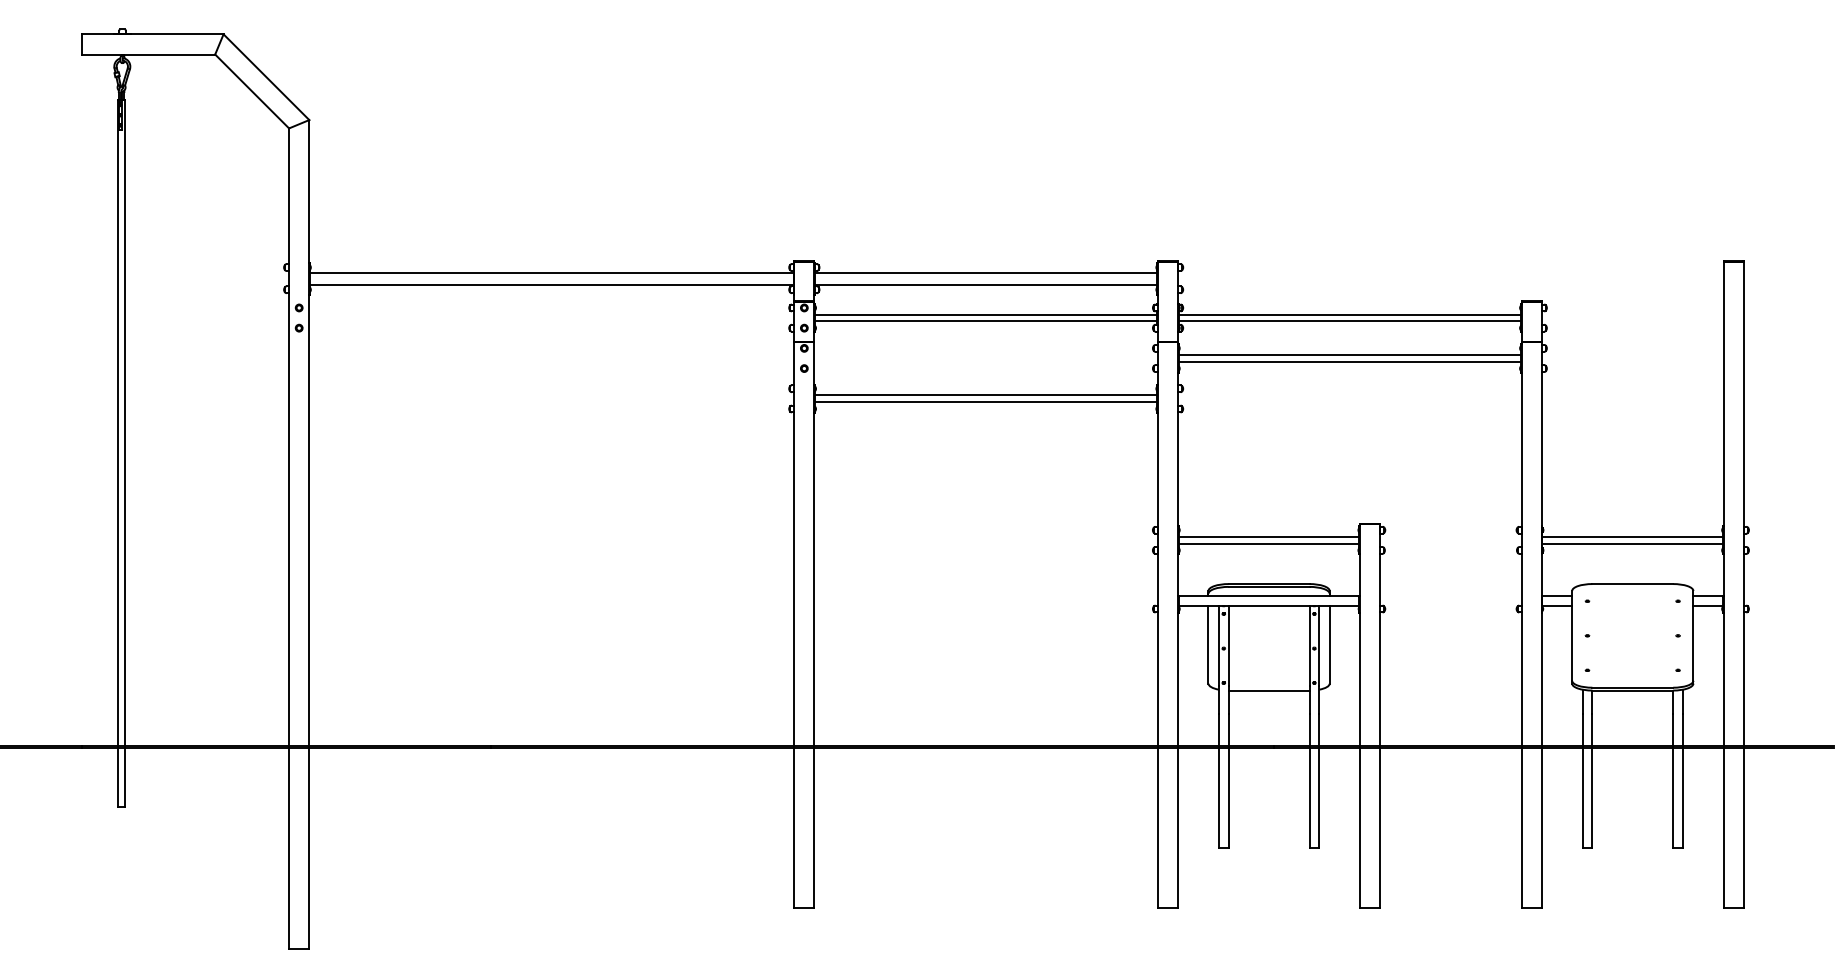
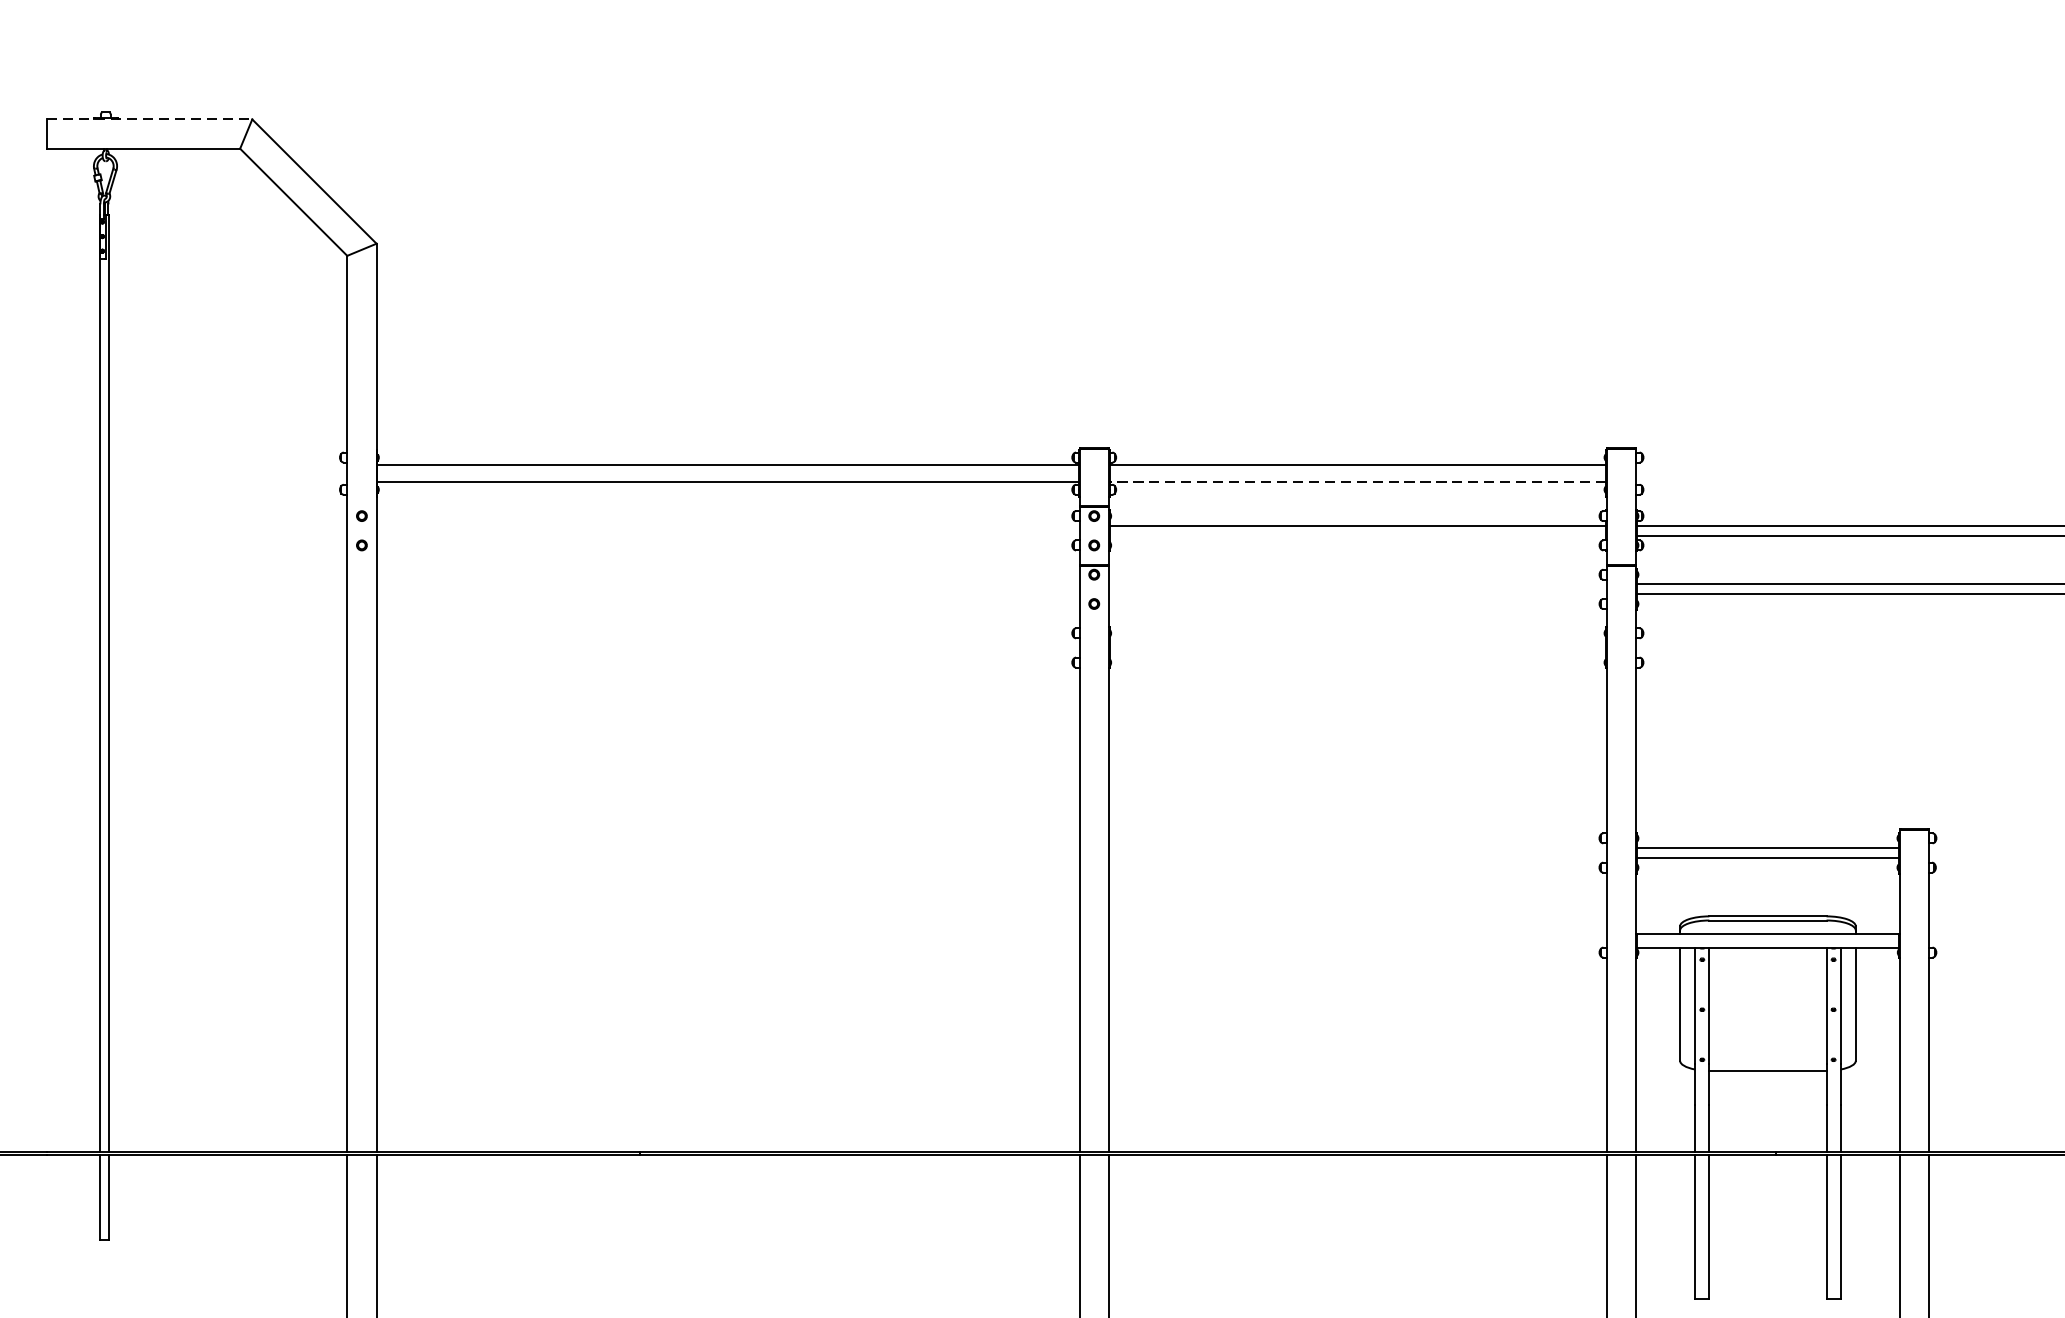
line: (152, 34) -> (149, 119), solid -> dashed
line: (985, 284) -> (1356, 482), solid -> dashed
line: (986, 321) -> (1358, 535), removed
line: (986, 395) -> (1358, 643), removed
line: (986, 402) -> (1358, 653), removed

